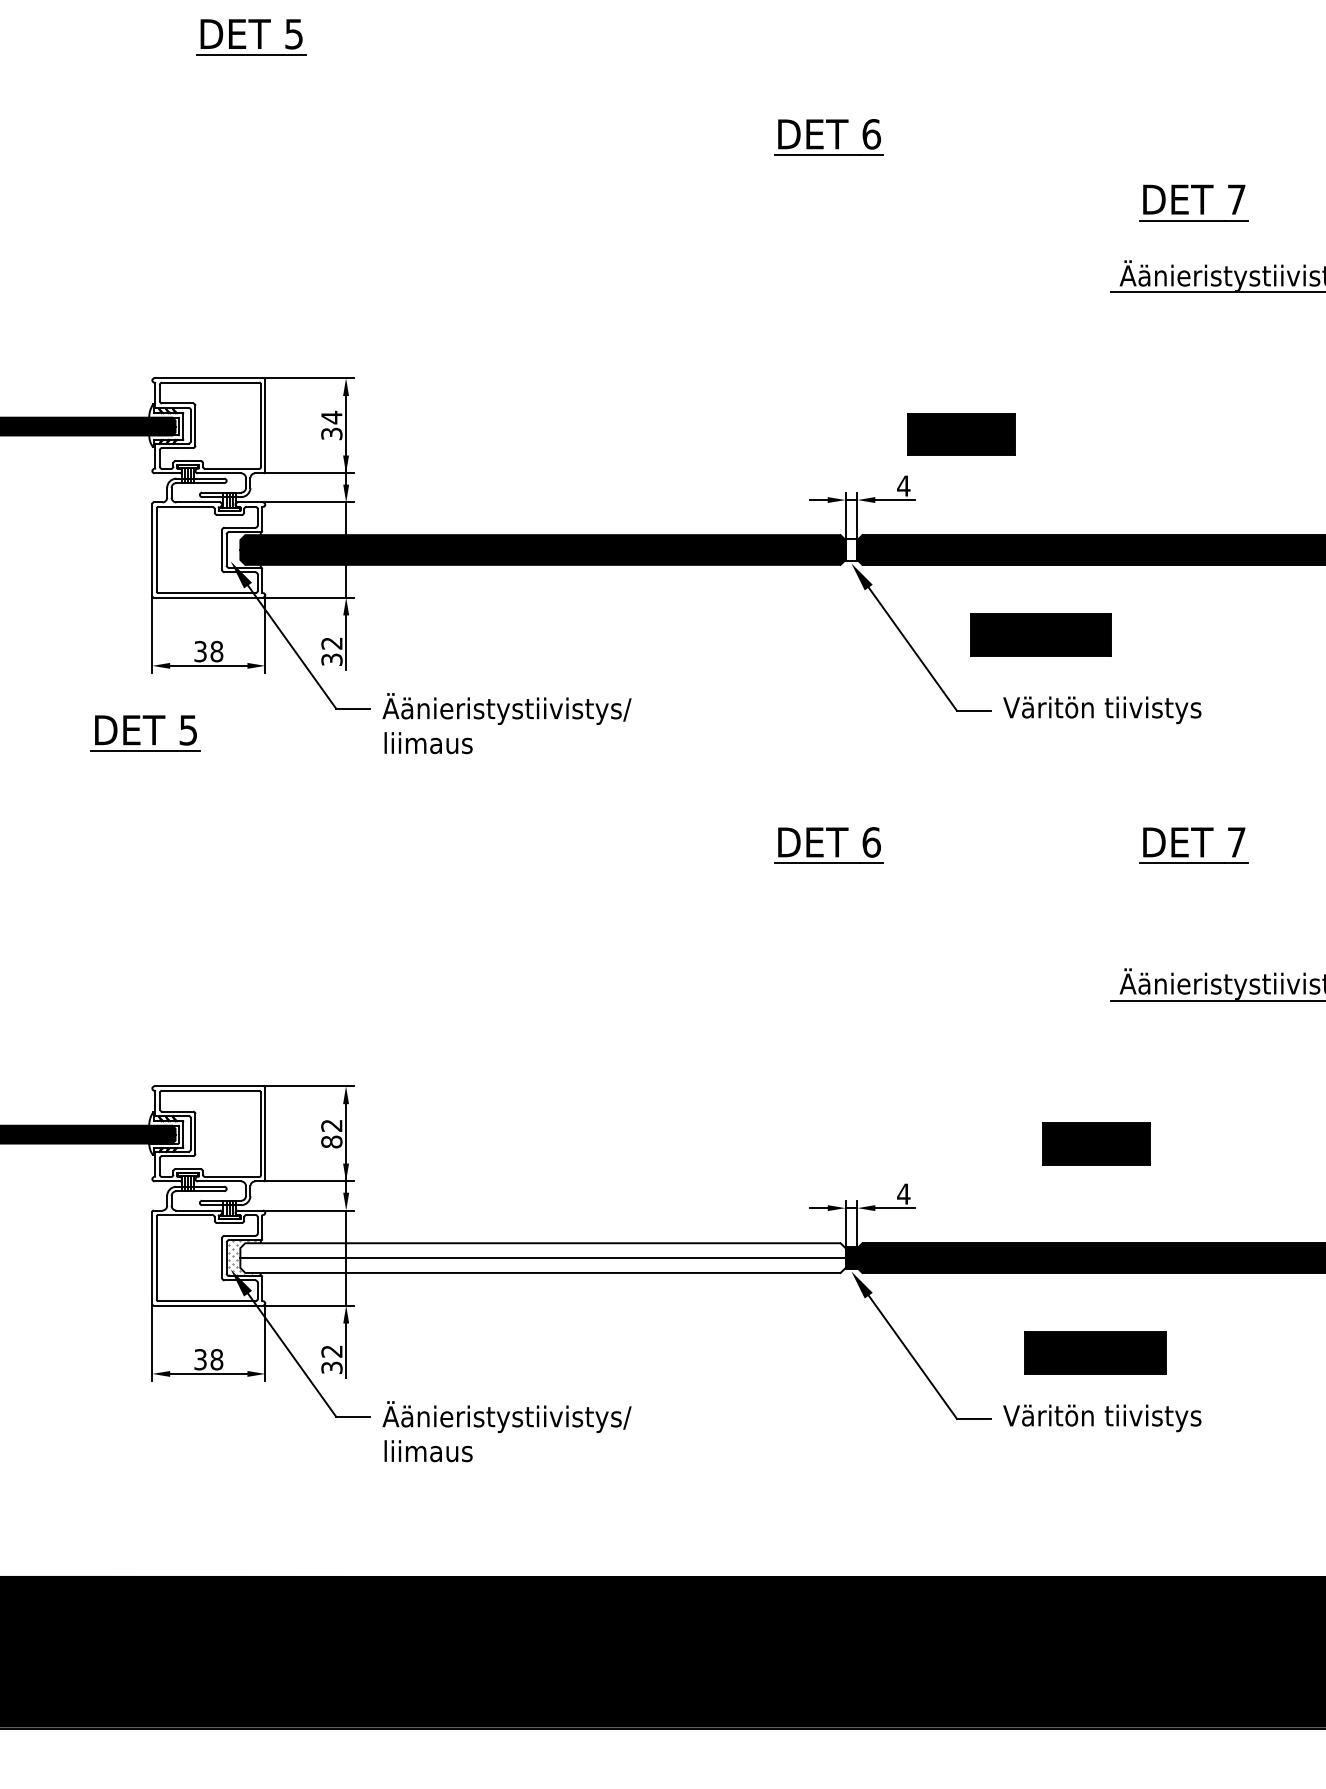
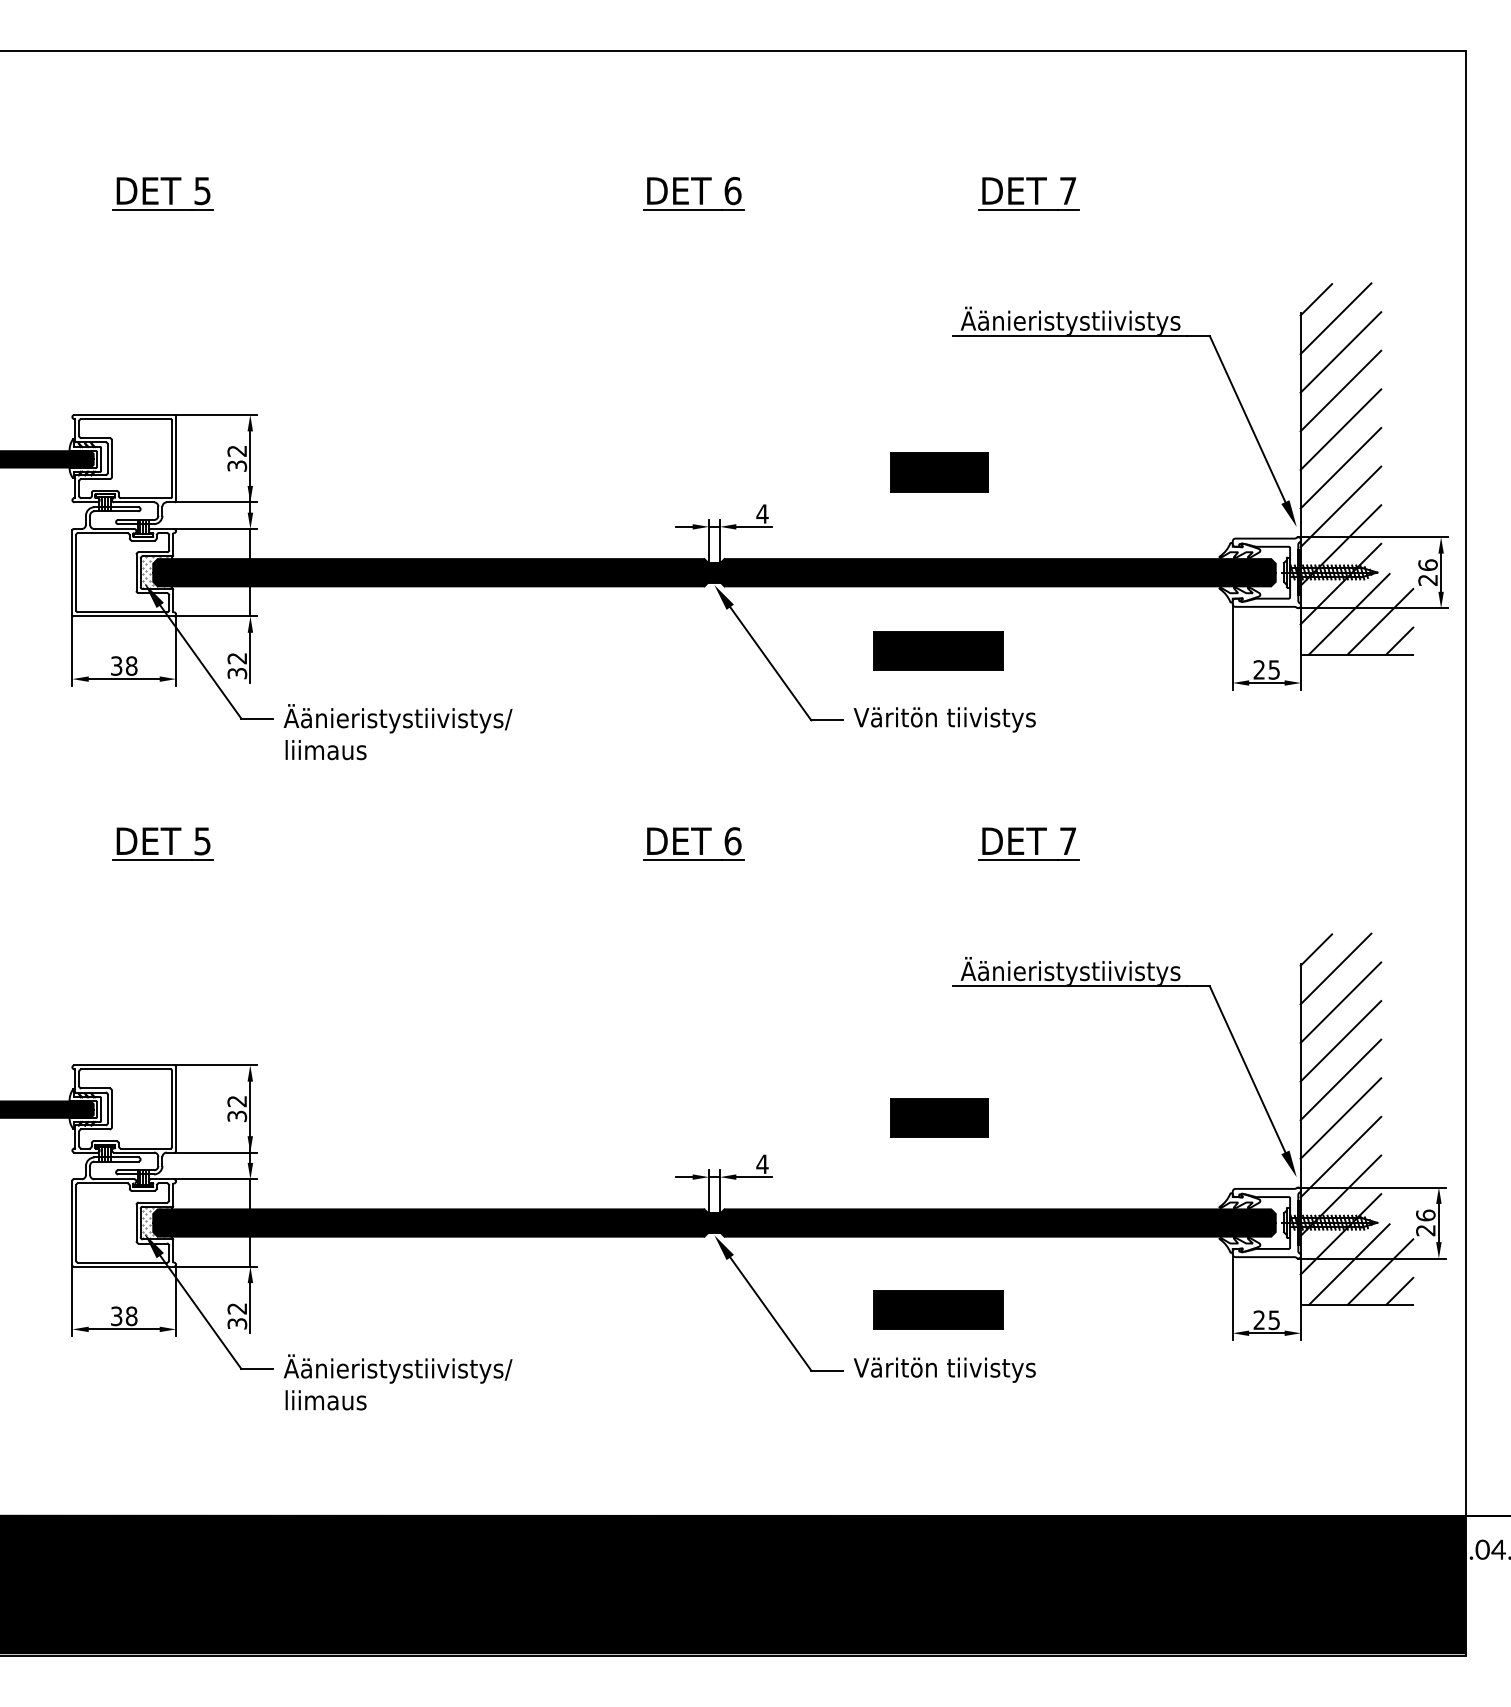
part: (250, 36) -> (162, 193), moved
part: (1193, 202) -> (1028, 193), moved
text: (331, 417) -> (236, 451), 34 -> 32
part: (961, 434) -> (939, 472), moved
hatch: (243, 549) -> (156, 572), added
hatch: (851, 549) -> (714, 572), added
part: (1041, 634) -> (938, 650), moved
part: (144, 732) -> (162, 843), moved
text: (332, 1142) -> (237, 1116), 82 -> 32
fill: (543, 1257) -> (431, 1222), added

